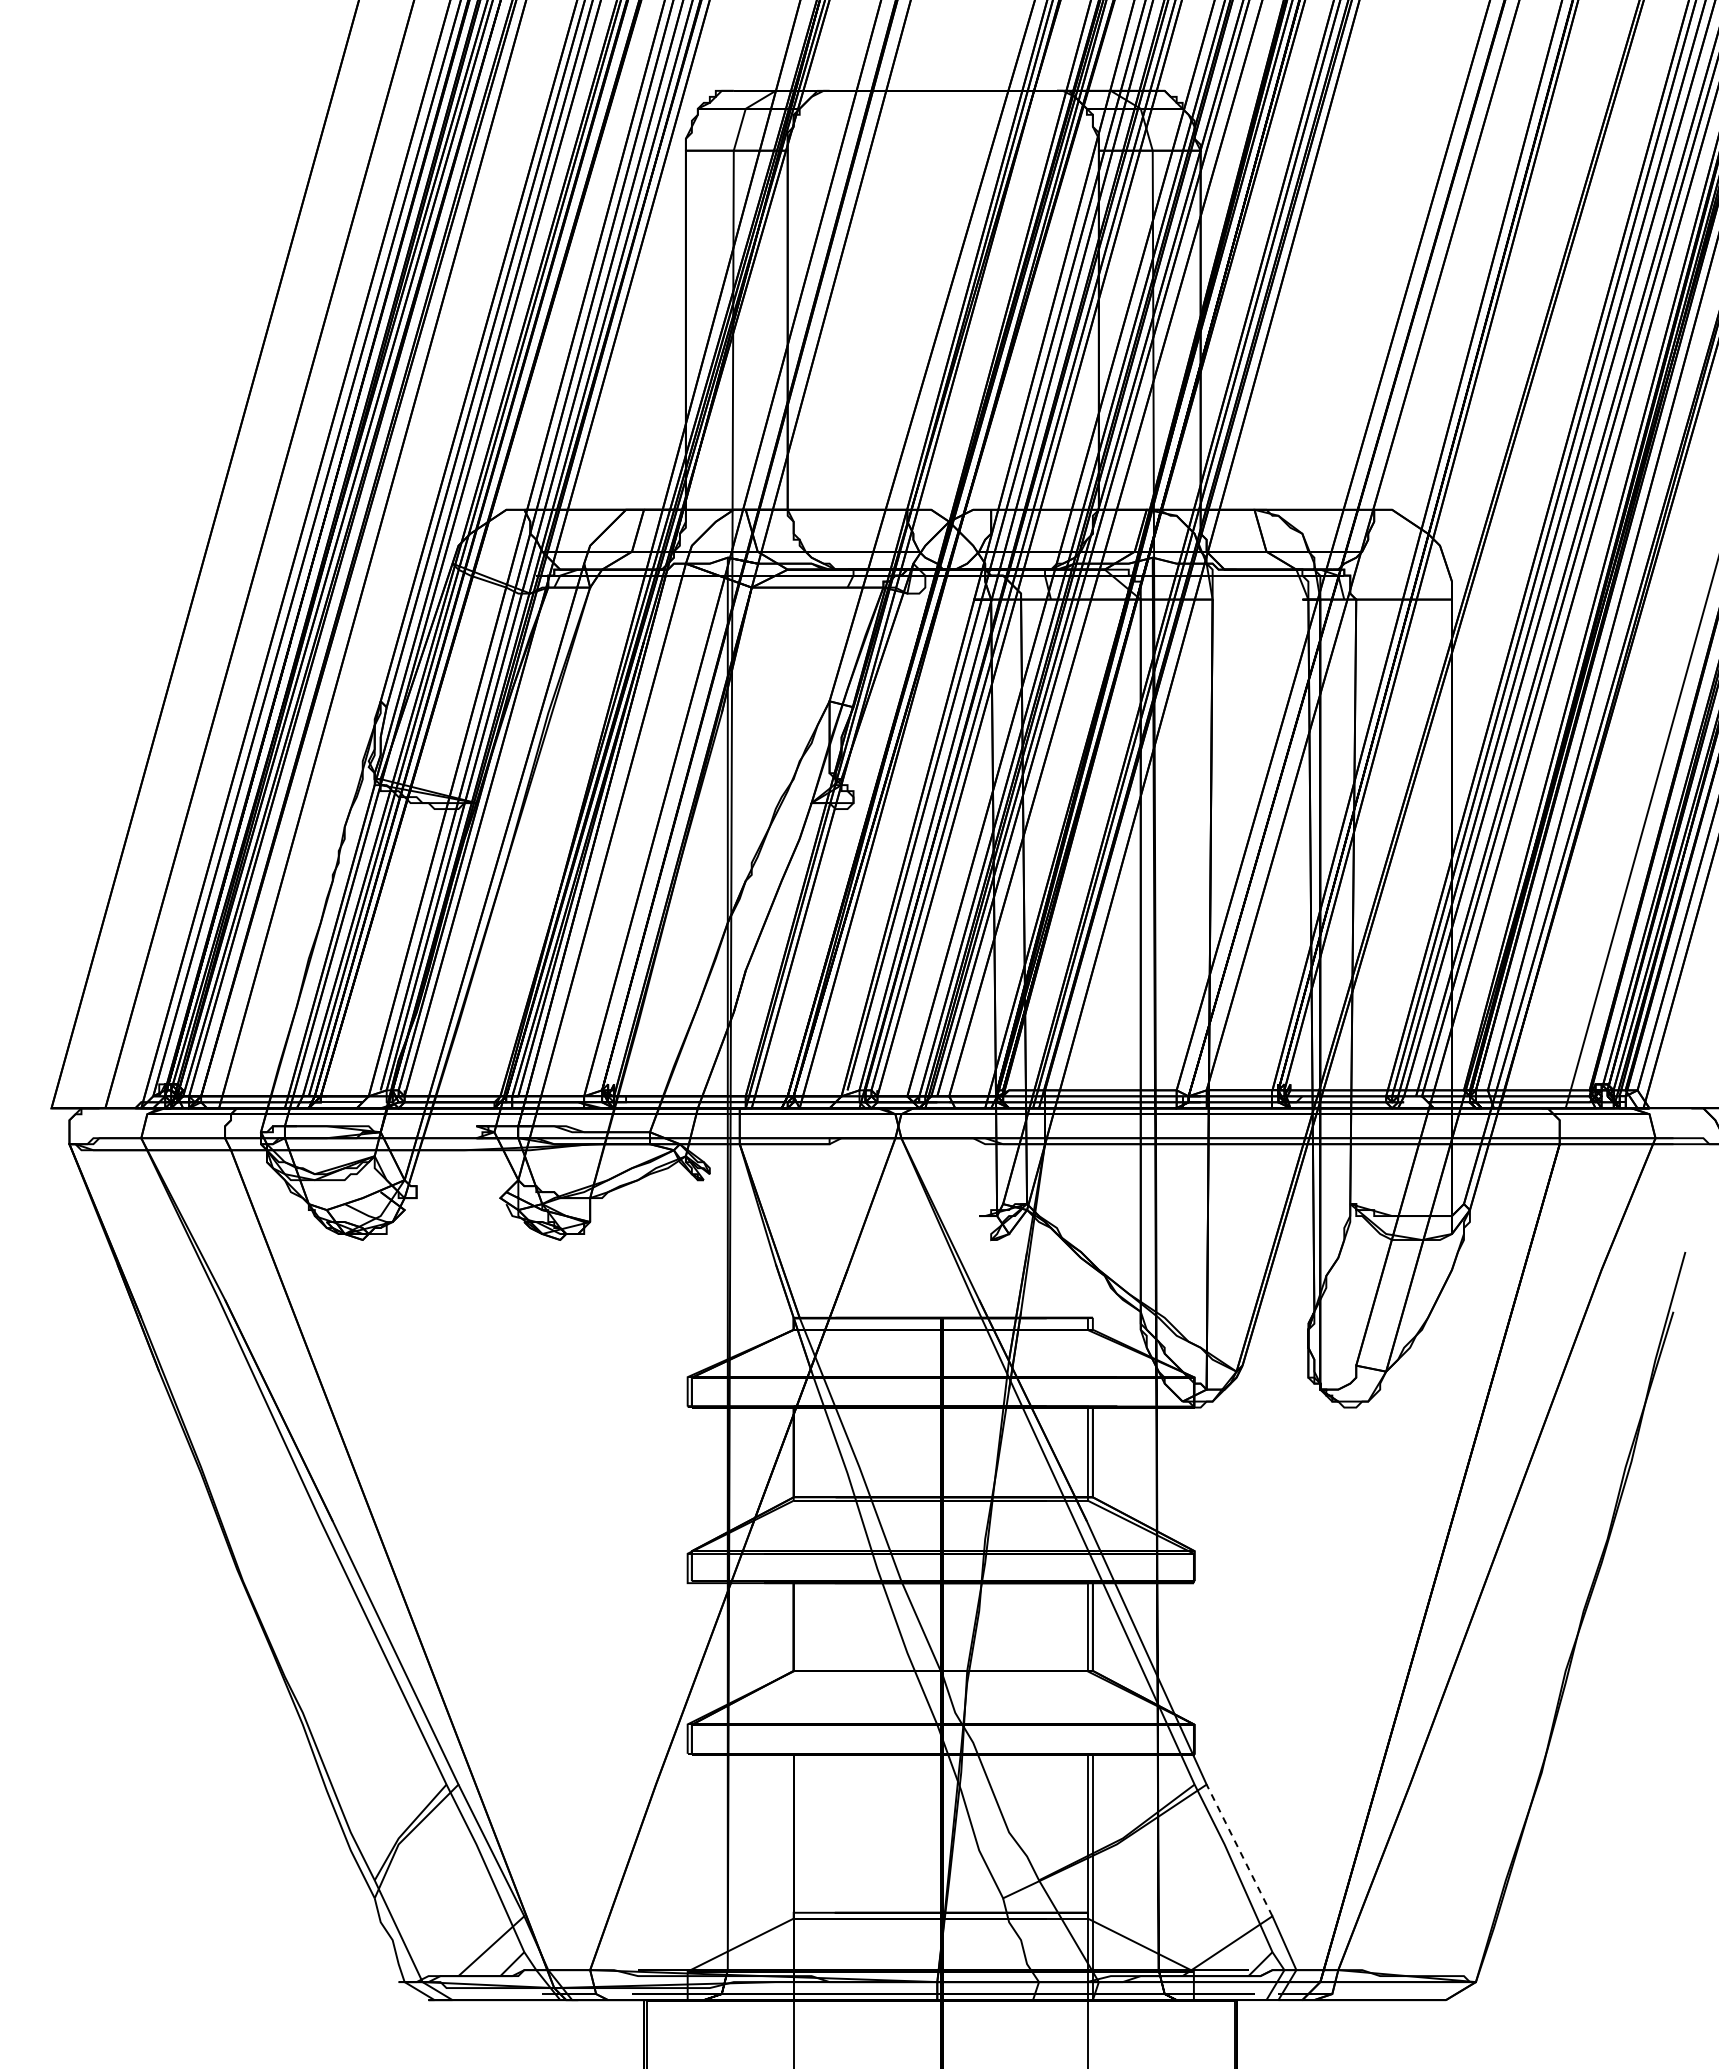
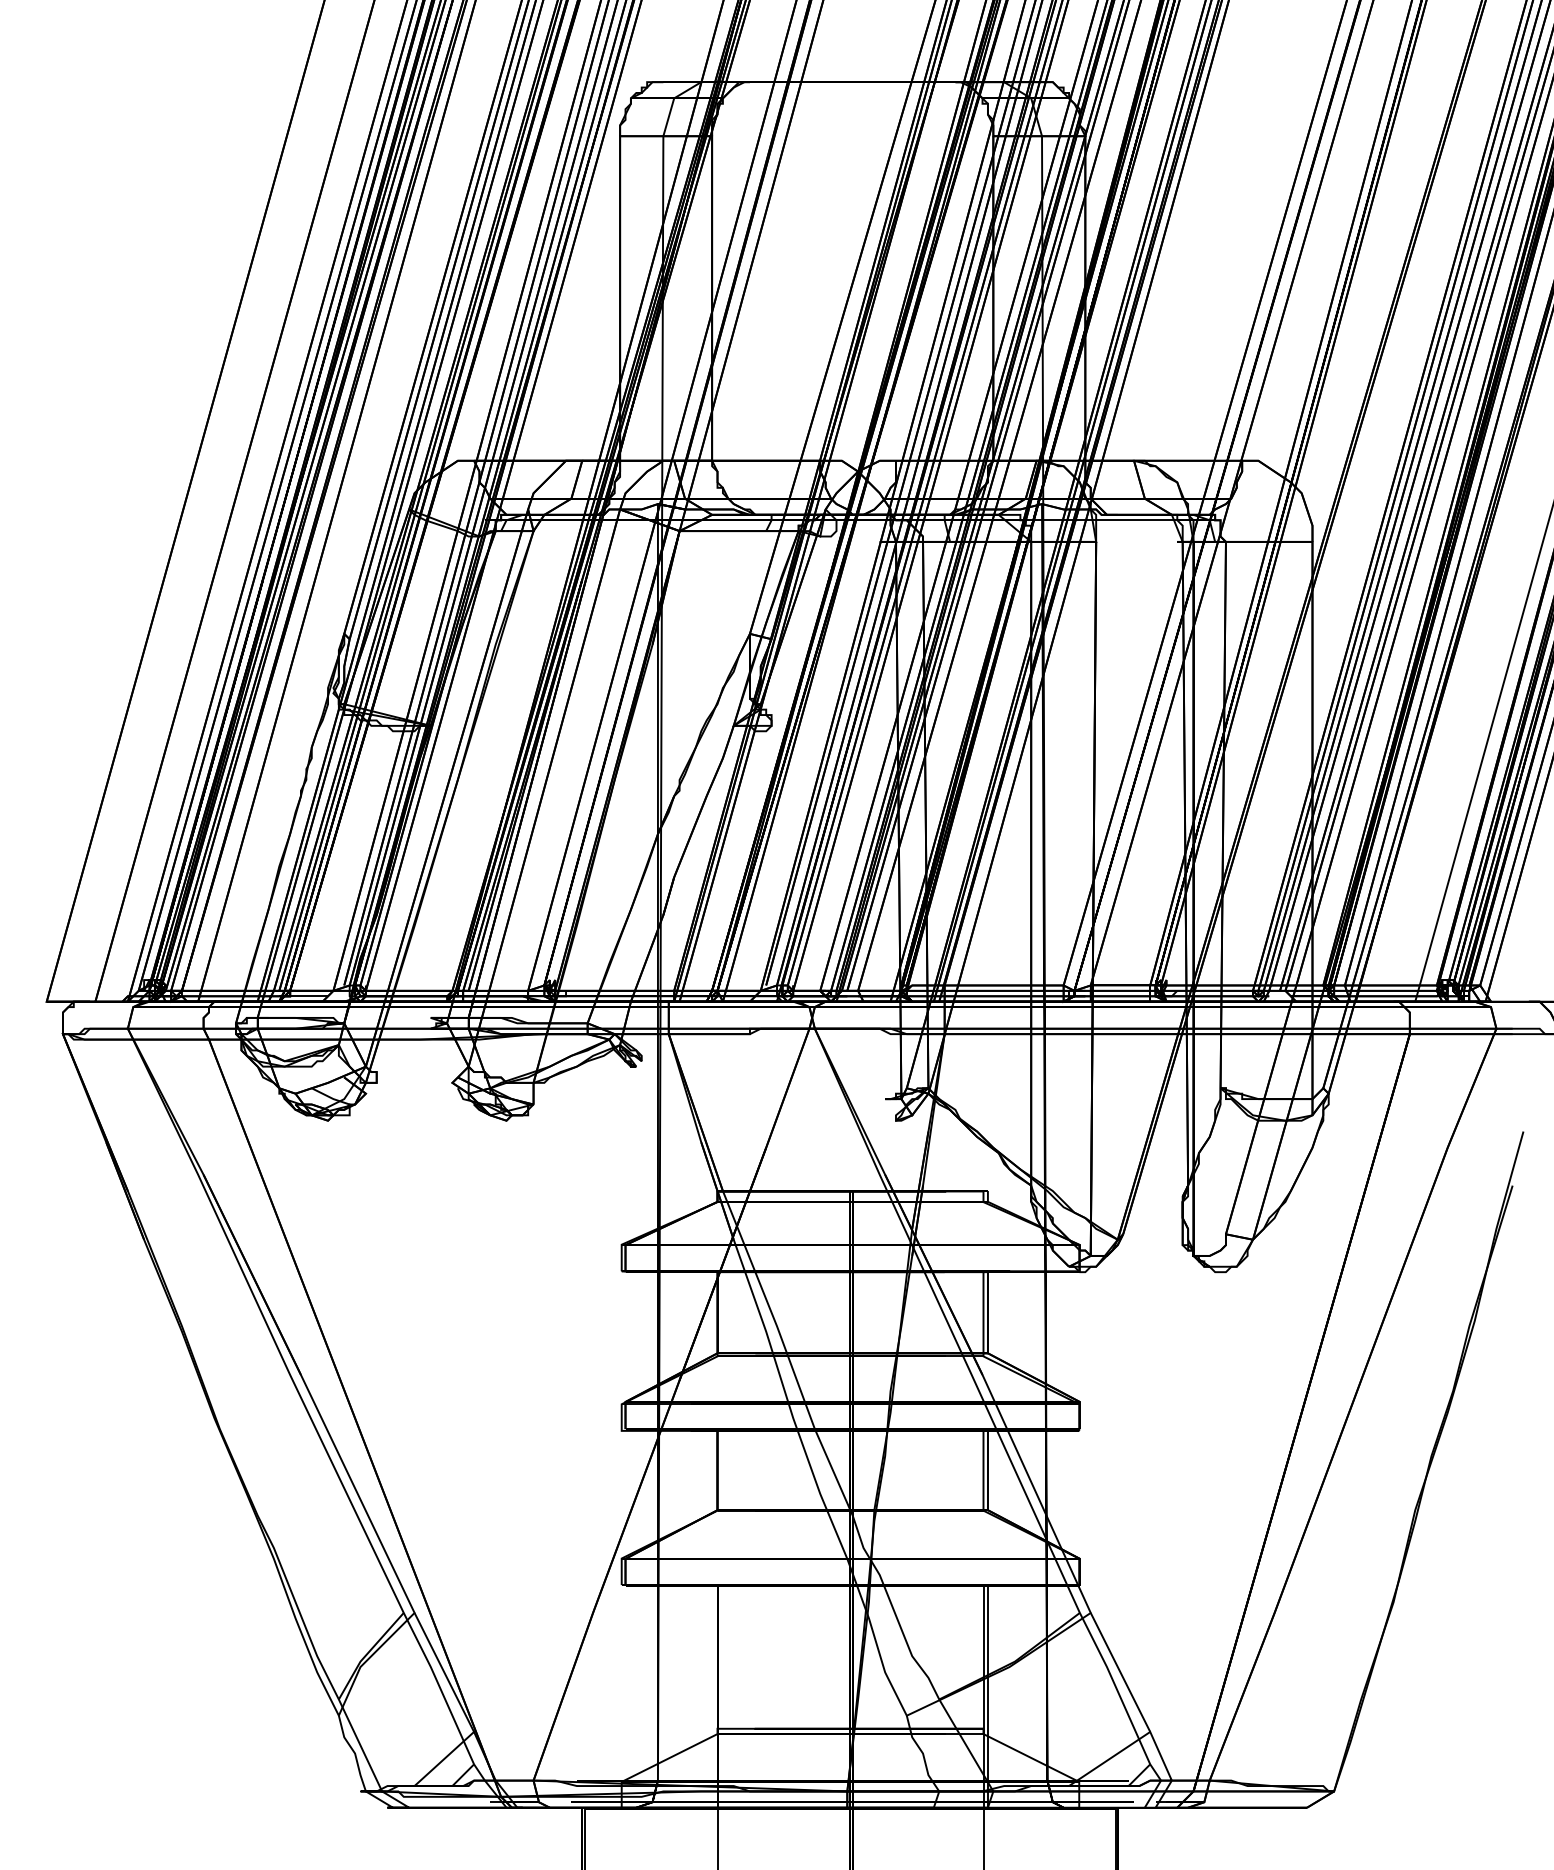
line: (1239, 1850) -> (1120, 1672), dashed -> solid

